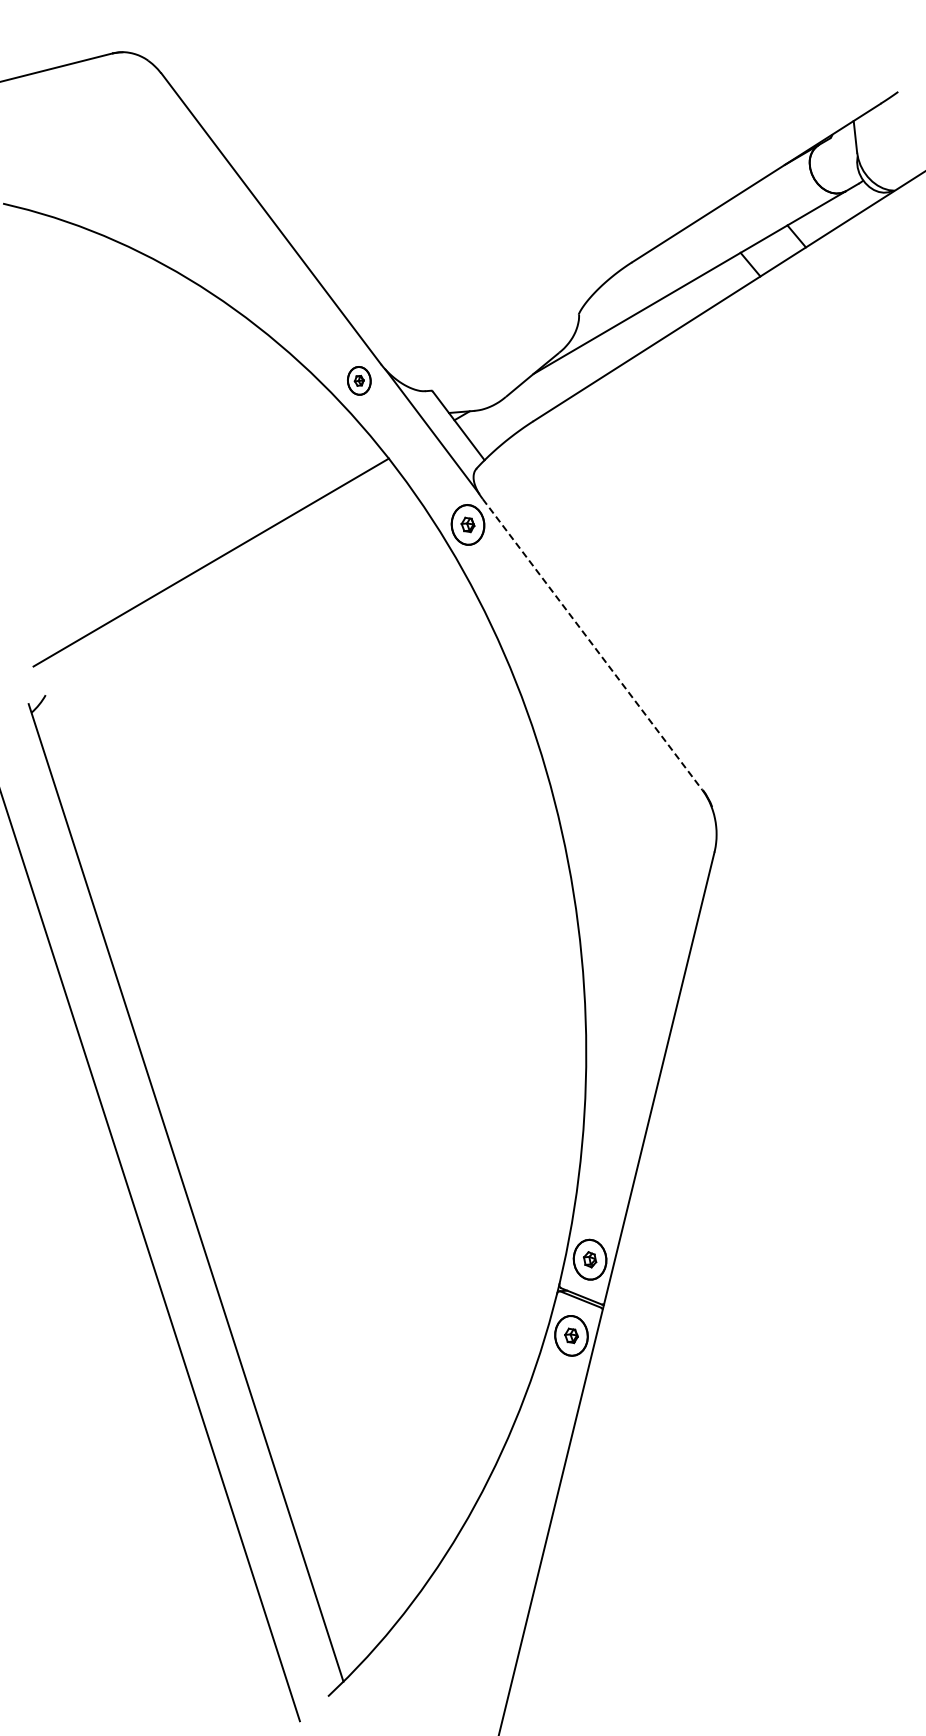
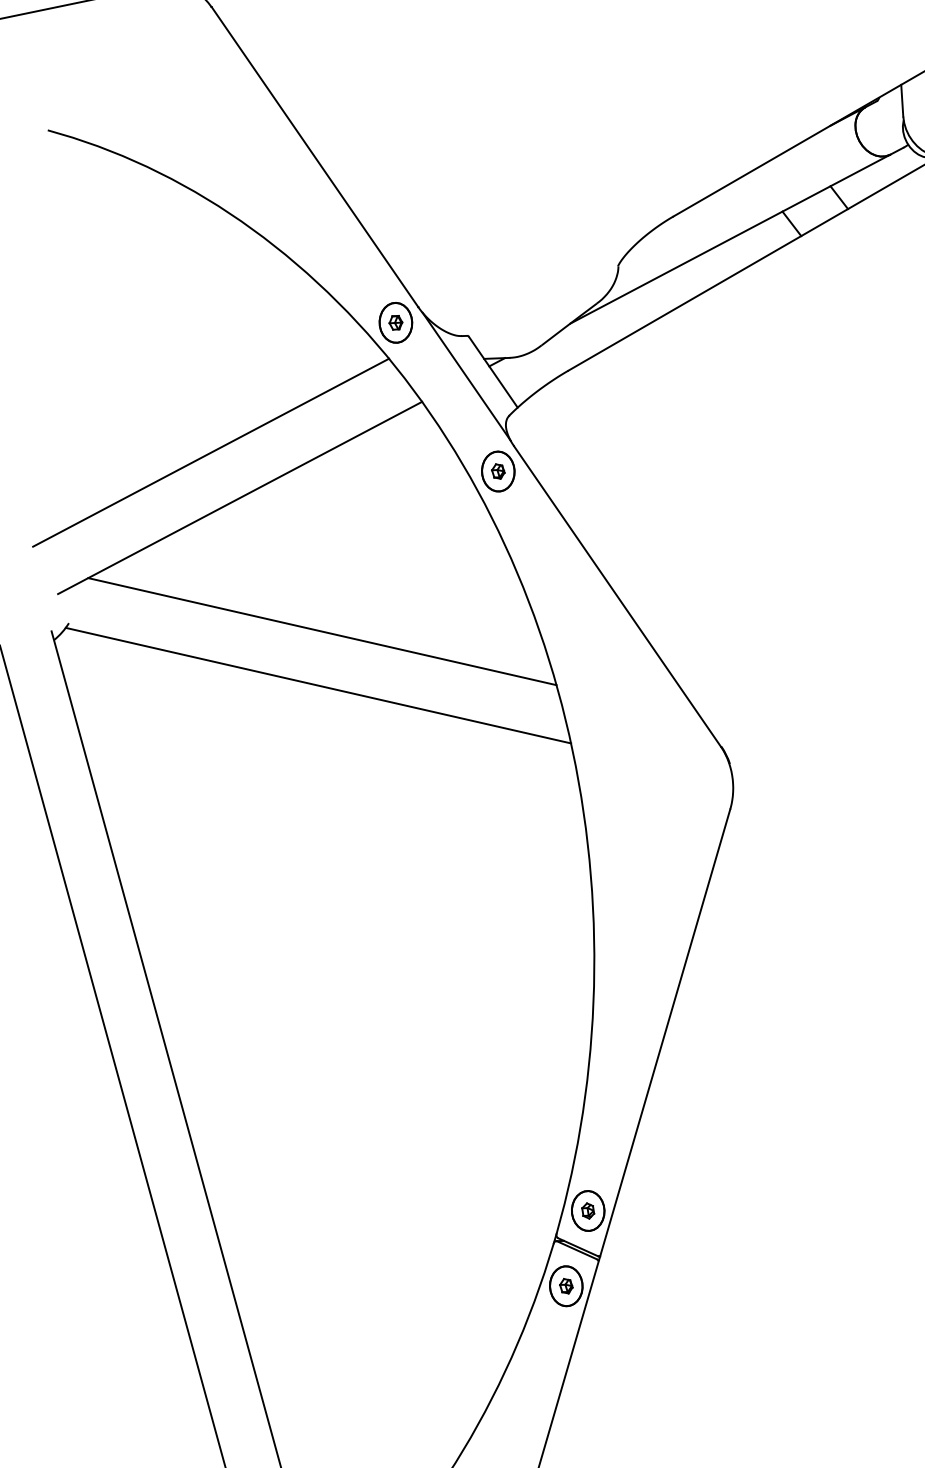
part: (359, 380) -> (396, 322), size x1.43
line: (180, 518) -> (211, 452), added
line: (592, 644) -> (617, 596), dashed -> solid
line: (299, 692) -> (322, 631), added
line: (297, 746) -> (318, 685), added

